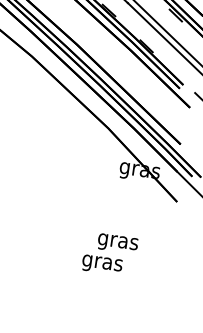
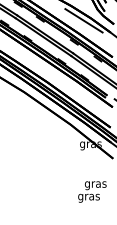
text: (110, 253) -> (92, 191), moved

